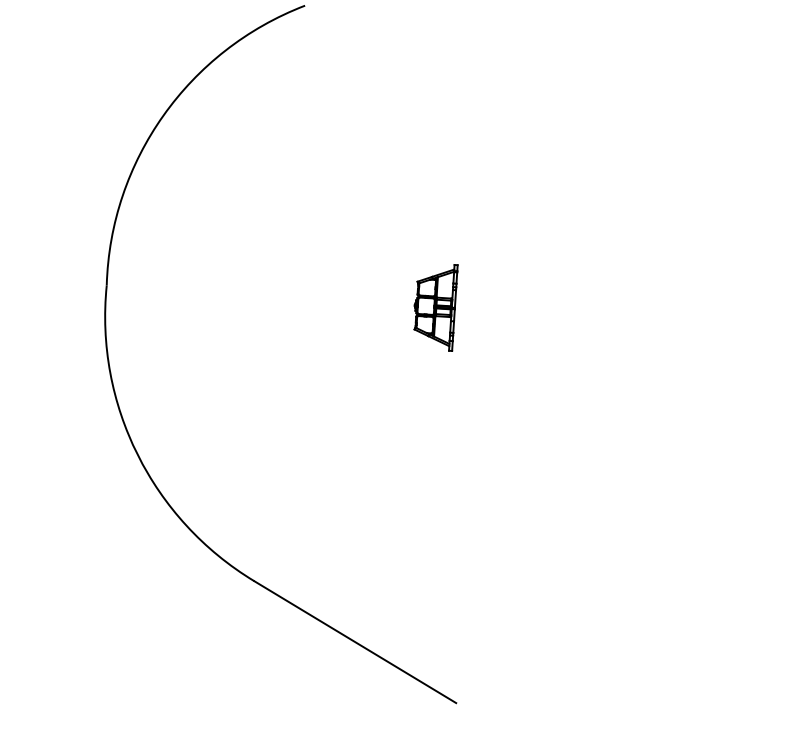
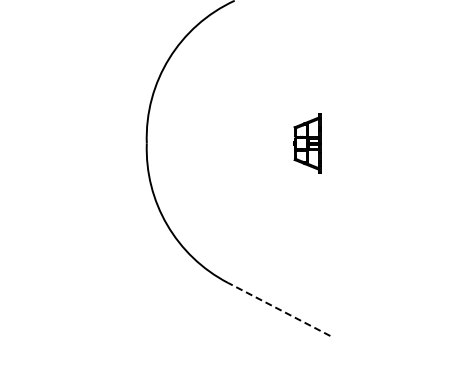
part: (433, 304) -> (306, 142), size x1.4
line: (355, 642) -> (279, 309), solid -> dashed

